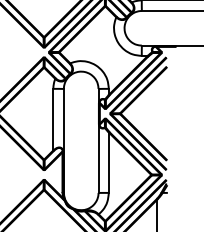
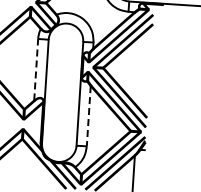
line: (53, 119) -> (36, 69), solid -> dashed
line: (108, 163) -> (88, 117), solid -> dashed

